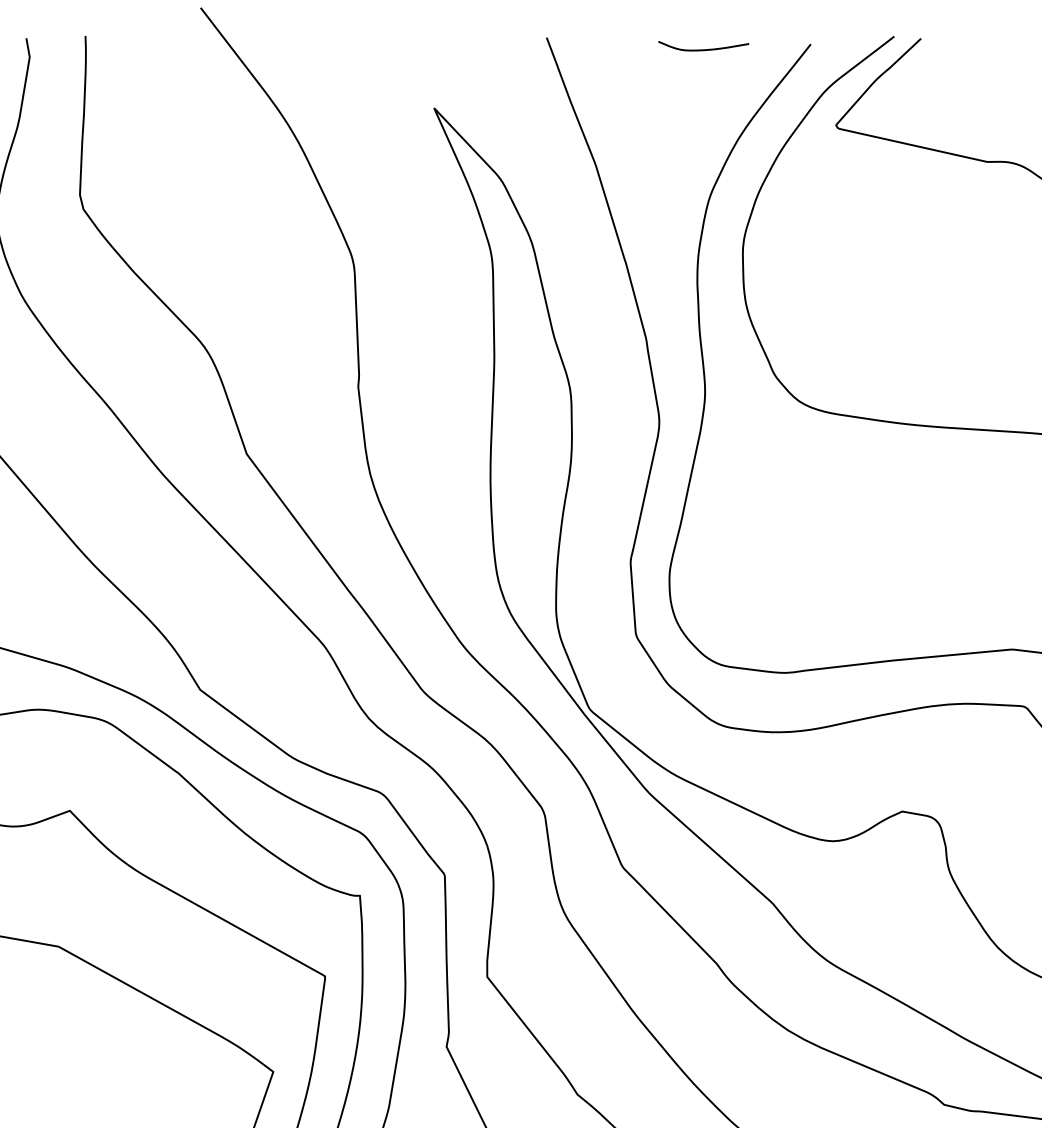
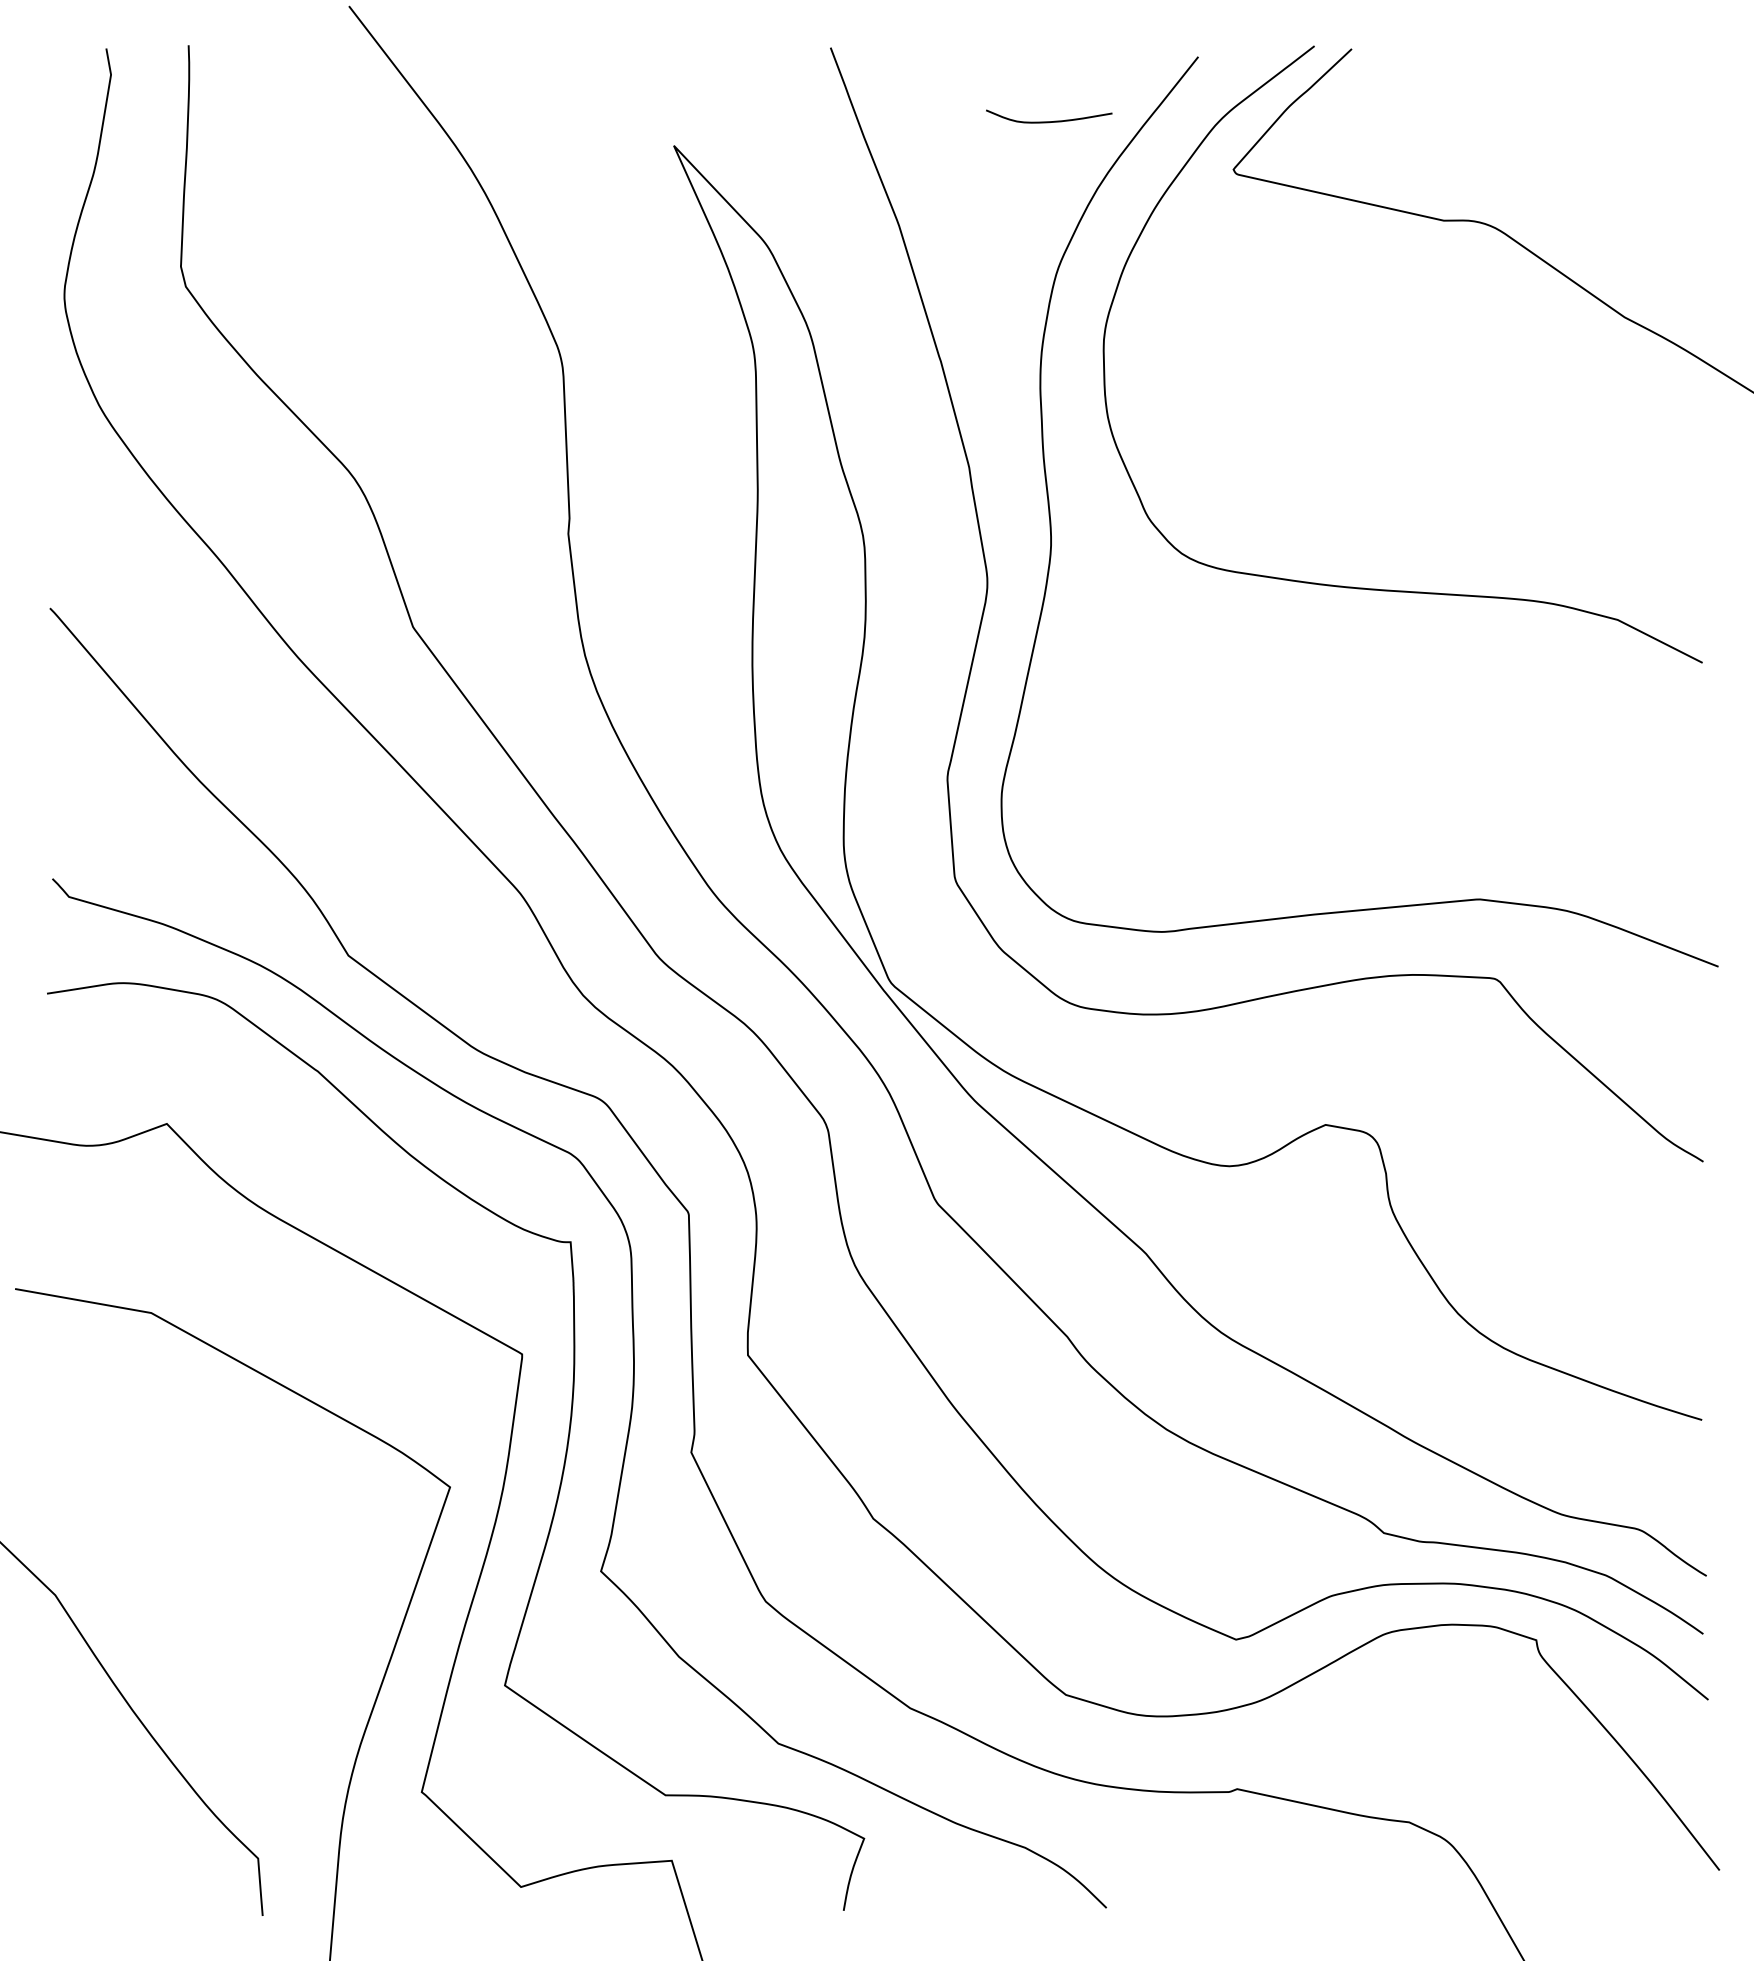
curve: (703, 49) -> (1049, 121), moved

